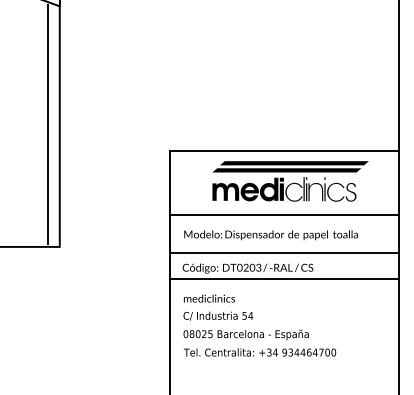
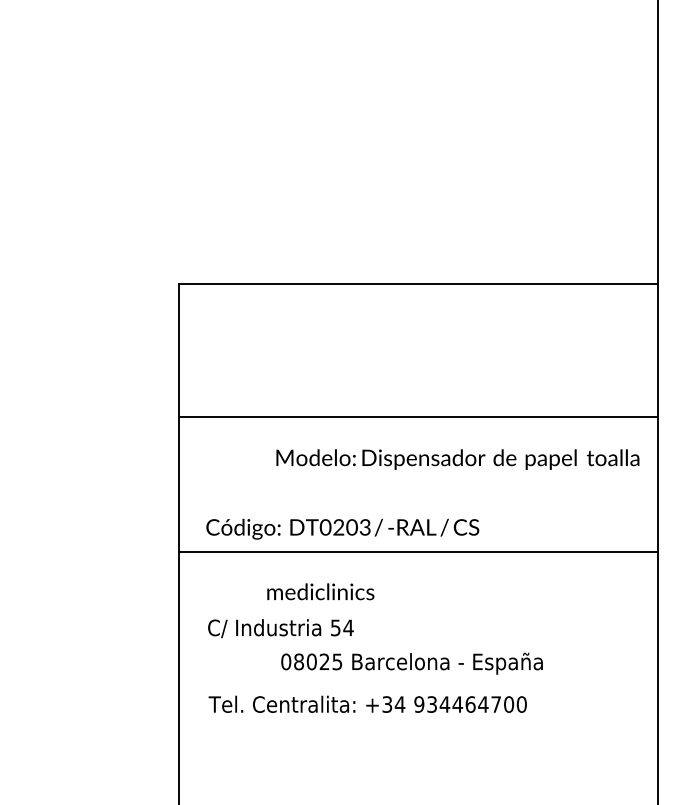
part: (290, 181) -> (431, 347), removed
text: (270, 235) -> (456, 460), moved
line: (283, 253) -> (416, 497), removed
text: (209, 298) -> (320, 591), moved
text: (245, 334) -> (410, 662), moved

